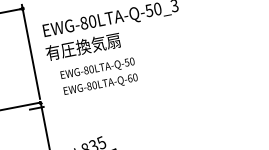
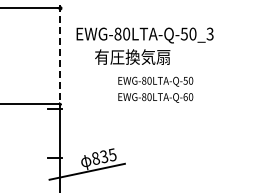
text: (82, 46) -> (132, 56), moved
line: (31, 52) -> (60, 52), solid -> dashed
text: (99, 76) -> (155, 89), moved

